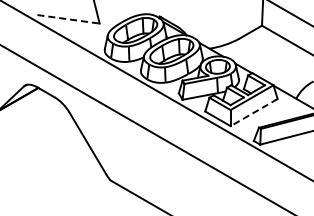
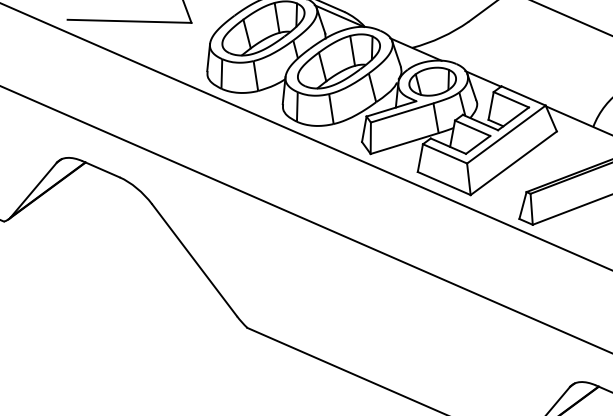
line: (69, 19) -> (131, 21), dashed -> solid
line: (253, 112) -> (512, 163), dashed -> solid

